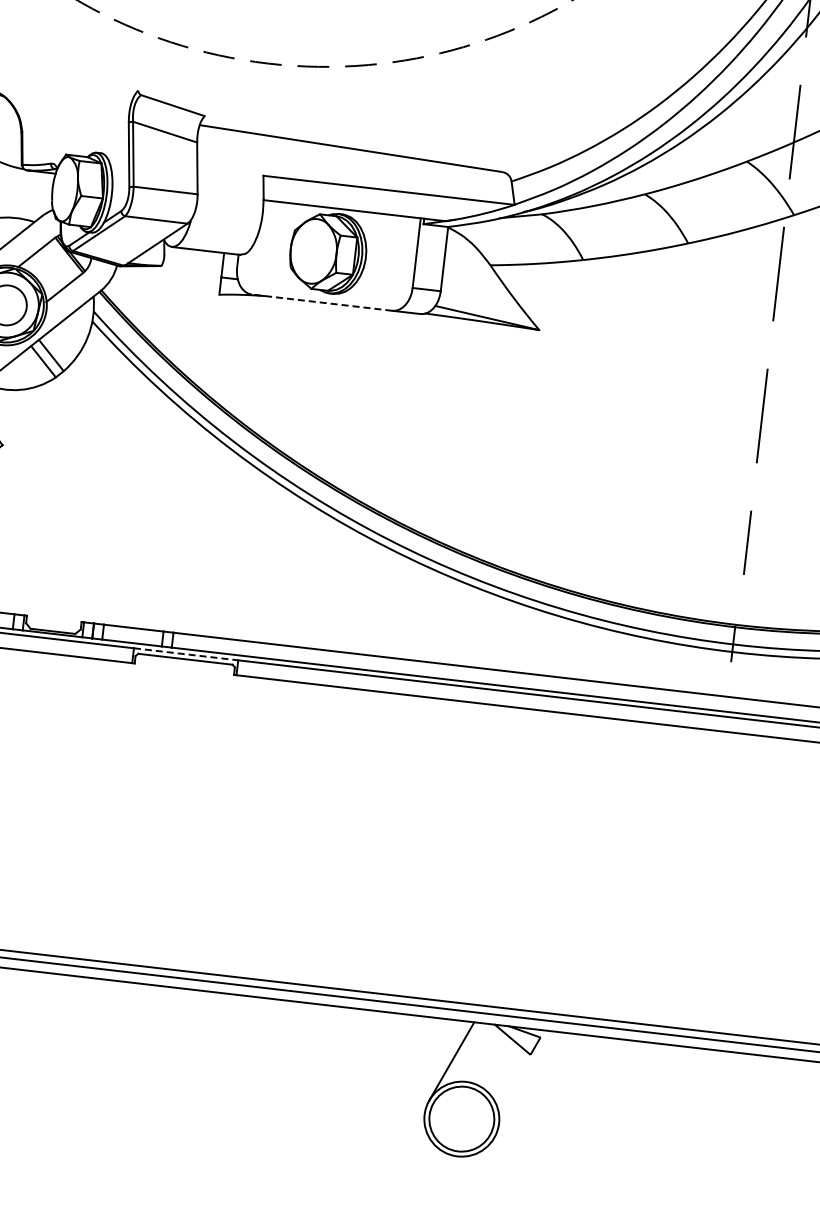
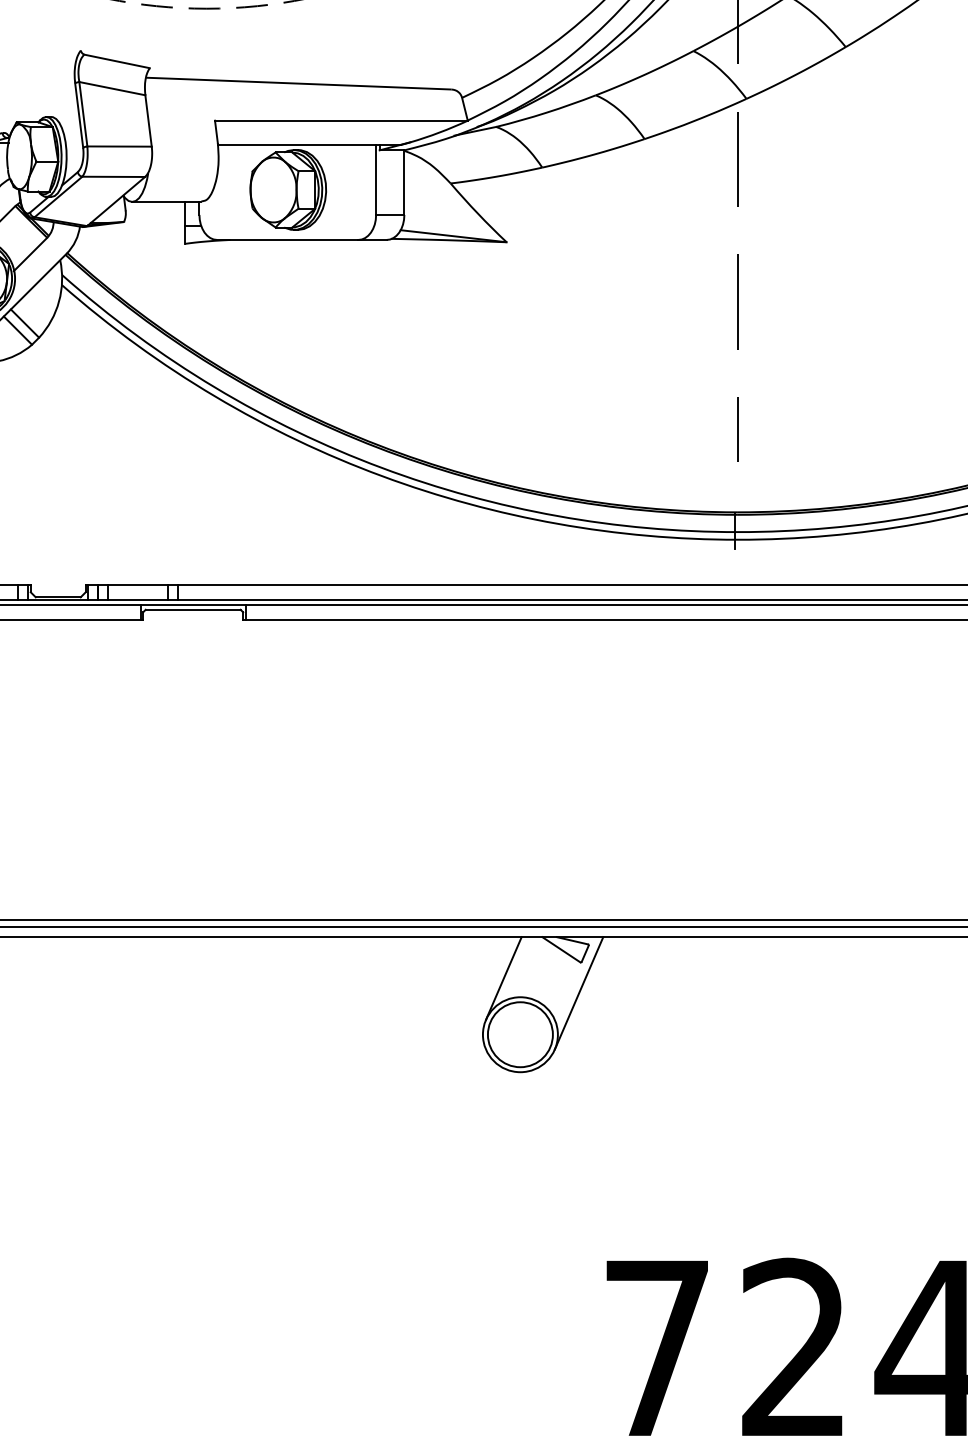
line: (321, 302) -> (287, 239), dashed -> solid
line: (186, 654) -> (193, 604), dashed -> solid
line: (524, 1084) -> (578, 993), added

